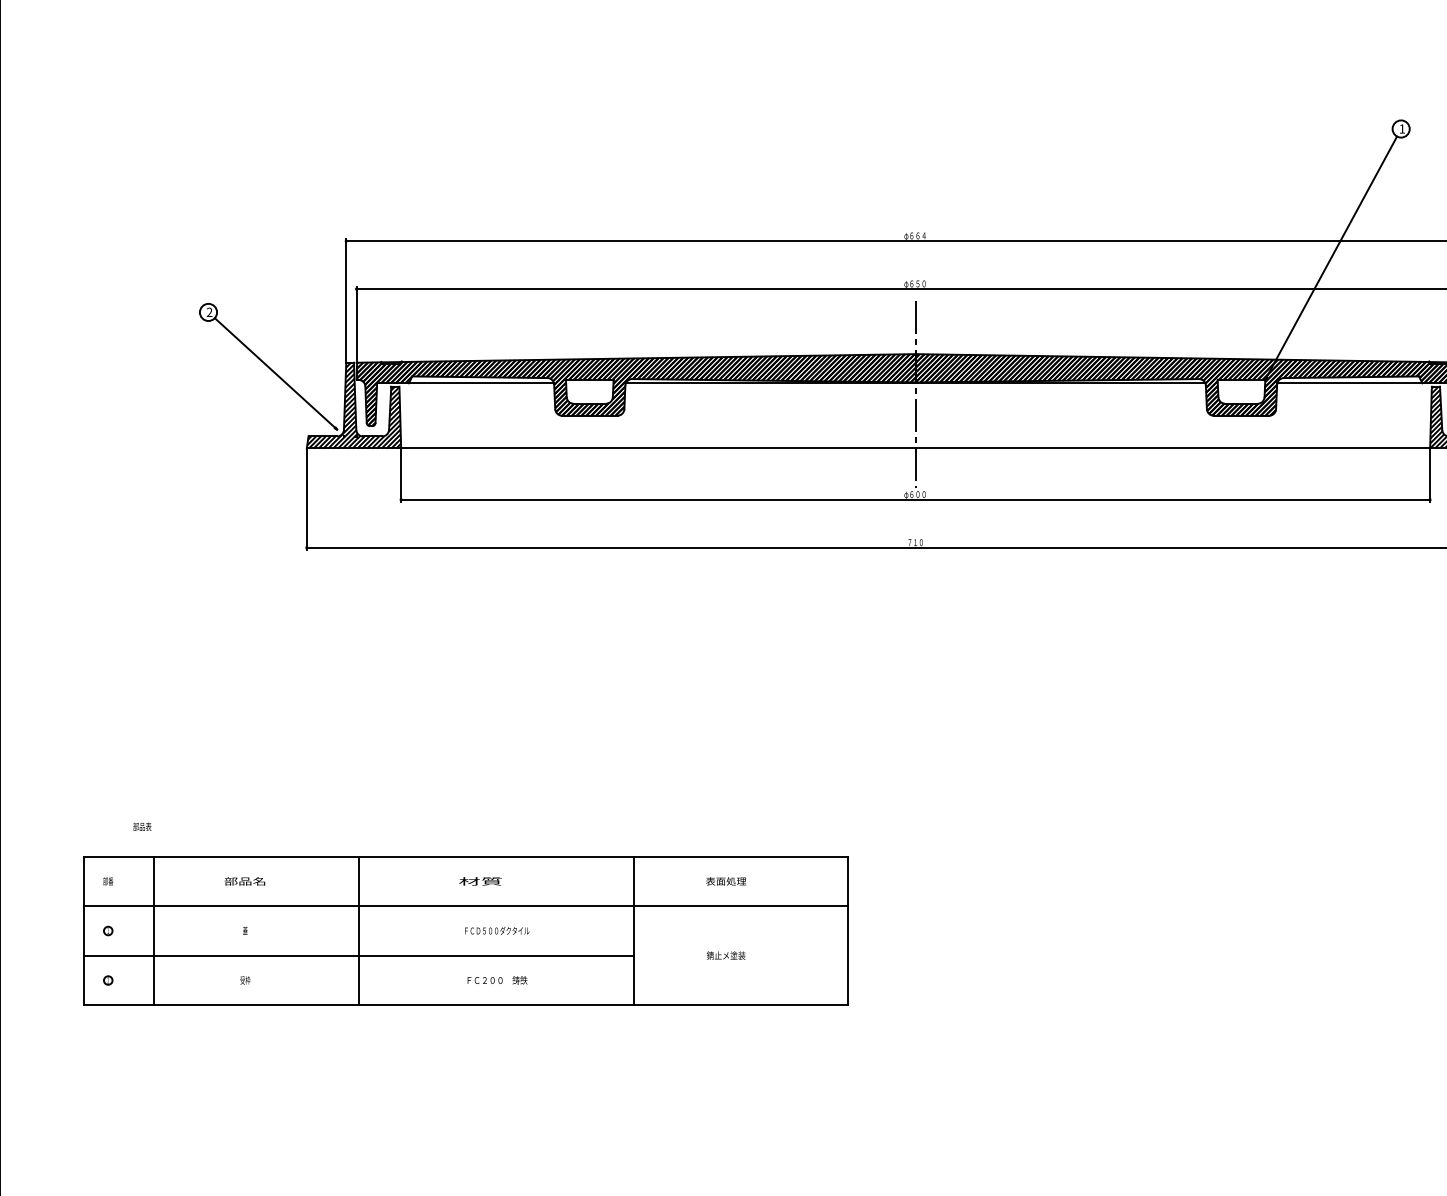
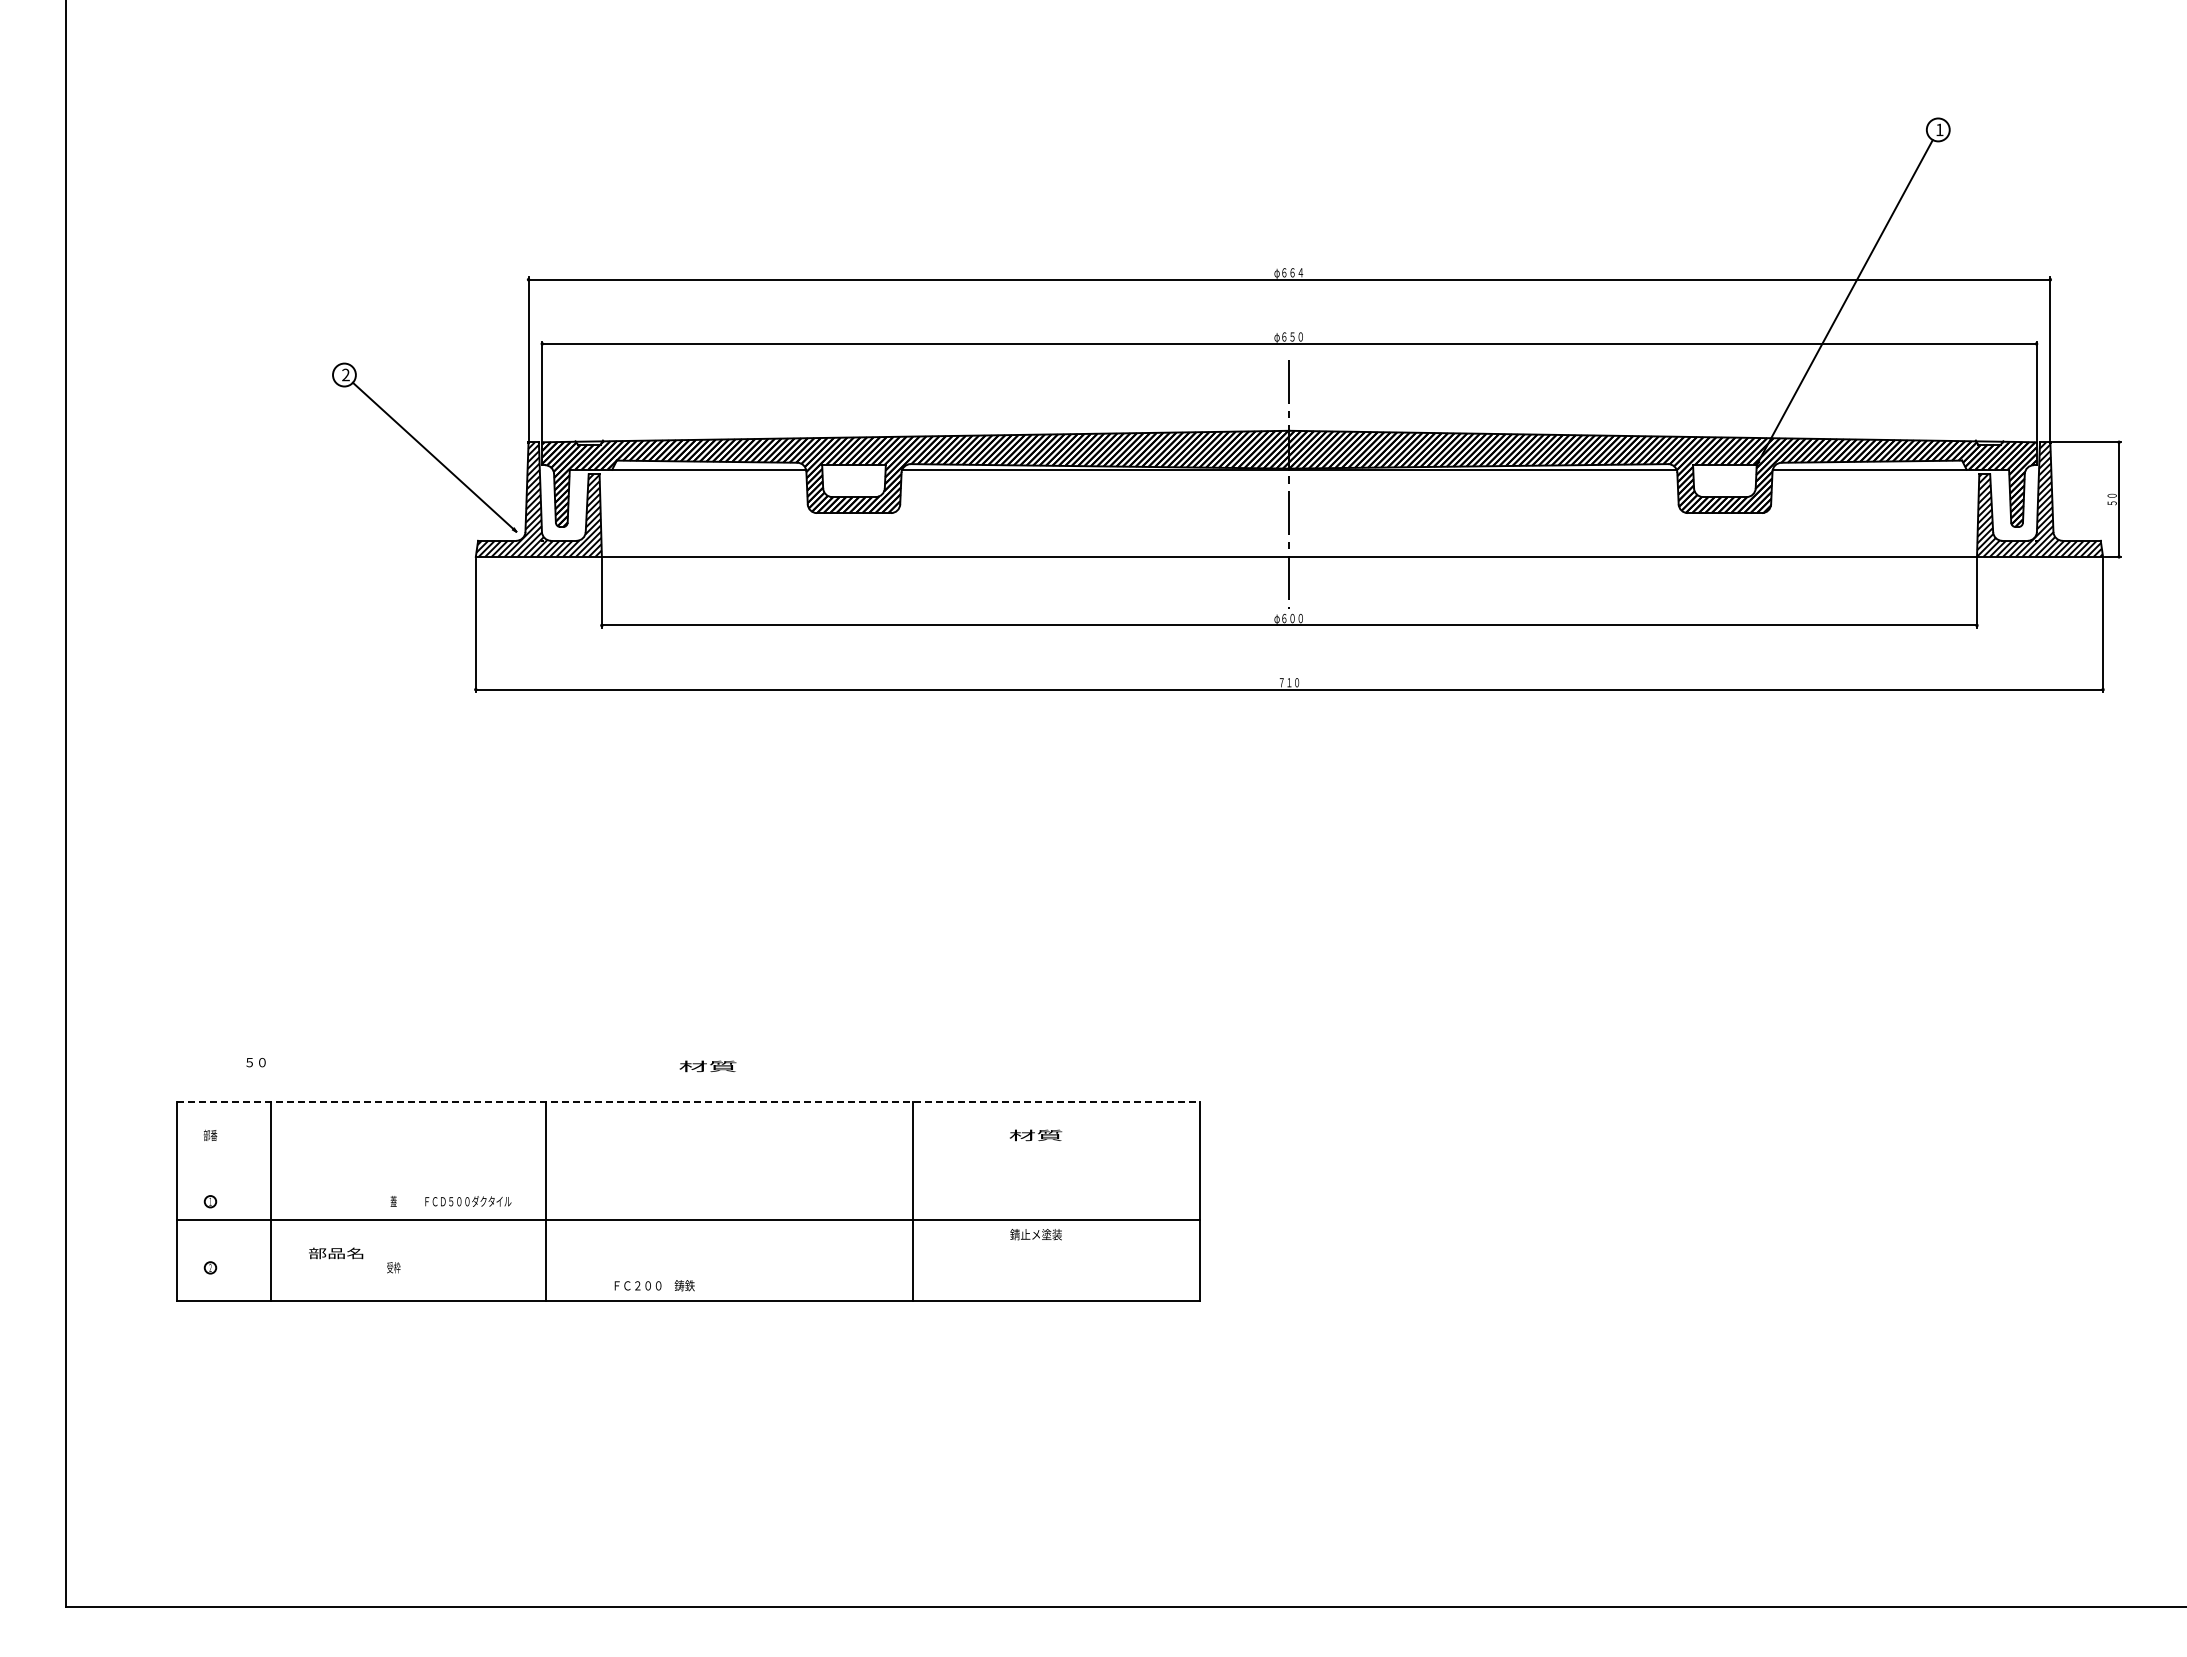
text: (142, 826) -> (256, 1062), 部品表 -> ５０
line: (465, 856) -> (688, 1102), solid -> dashed
text: (245, 881) -> (336, 1253), moved
text: (480, 881) -> (707, 1066), moved
text: (726, 881) -> (1036, 1135), 表面処理 -> 材質
line: (465, 906) -> (688, 1219), moved
text: (497, 930) -> (468, 1201), moved
line: (358, 955) -> (544, 1234), removed
text: (497, 980) -> (654, 1285), moved

